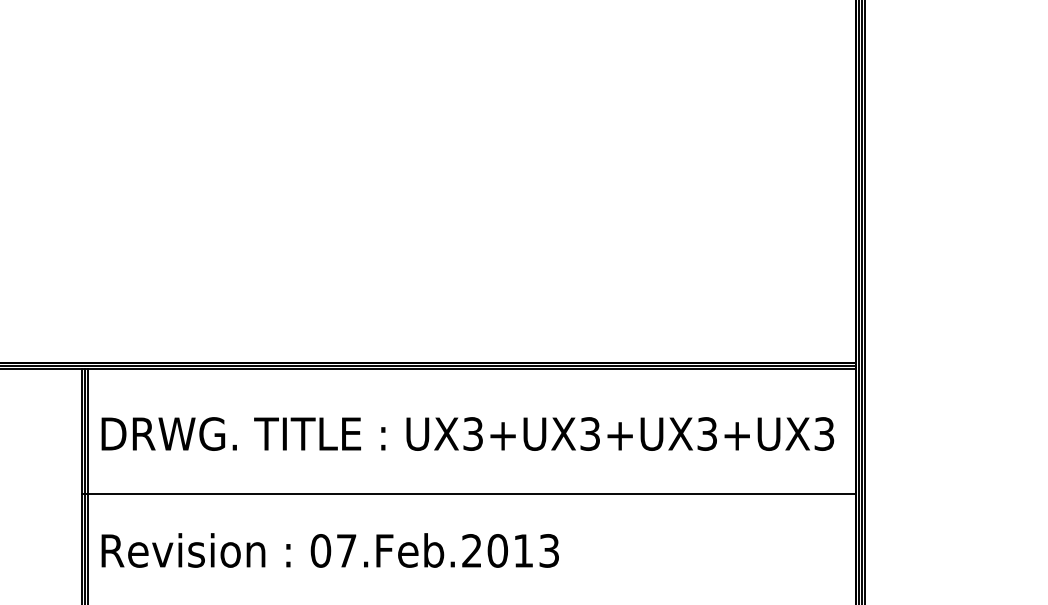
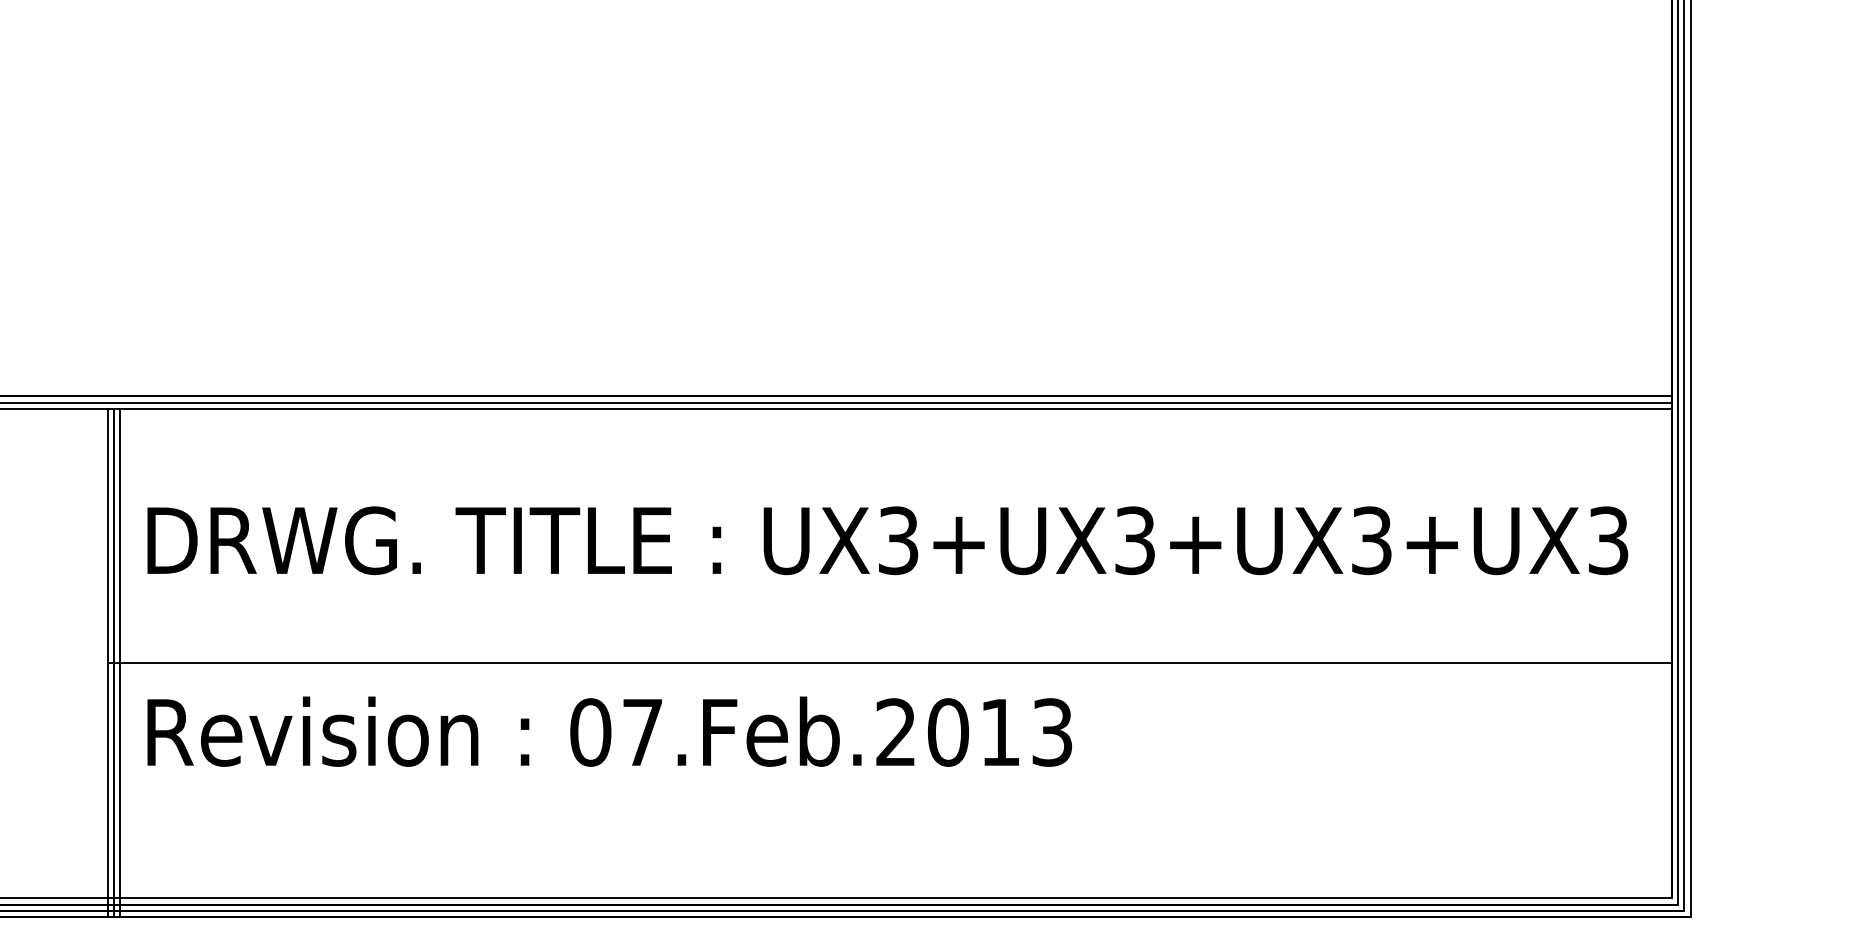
text: (329, 550) -> (608, 731), moved

